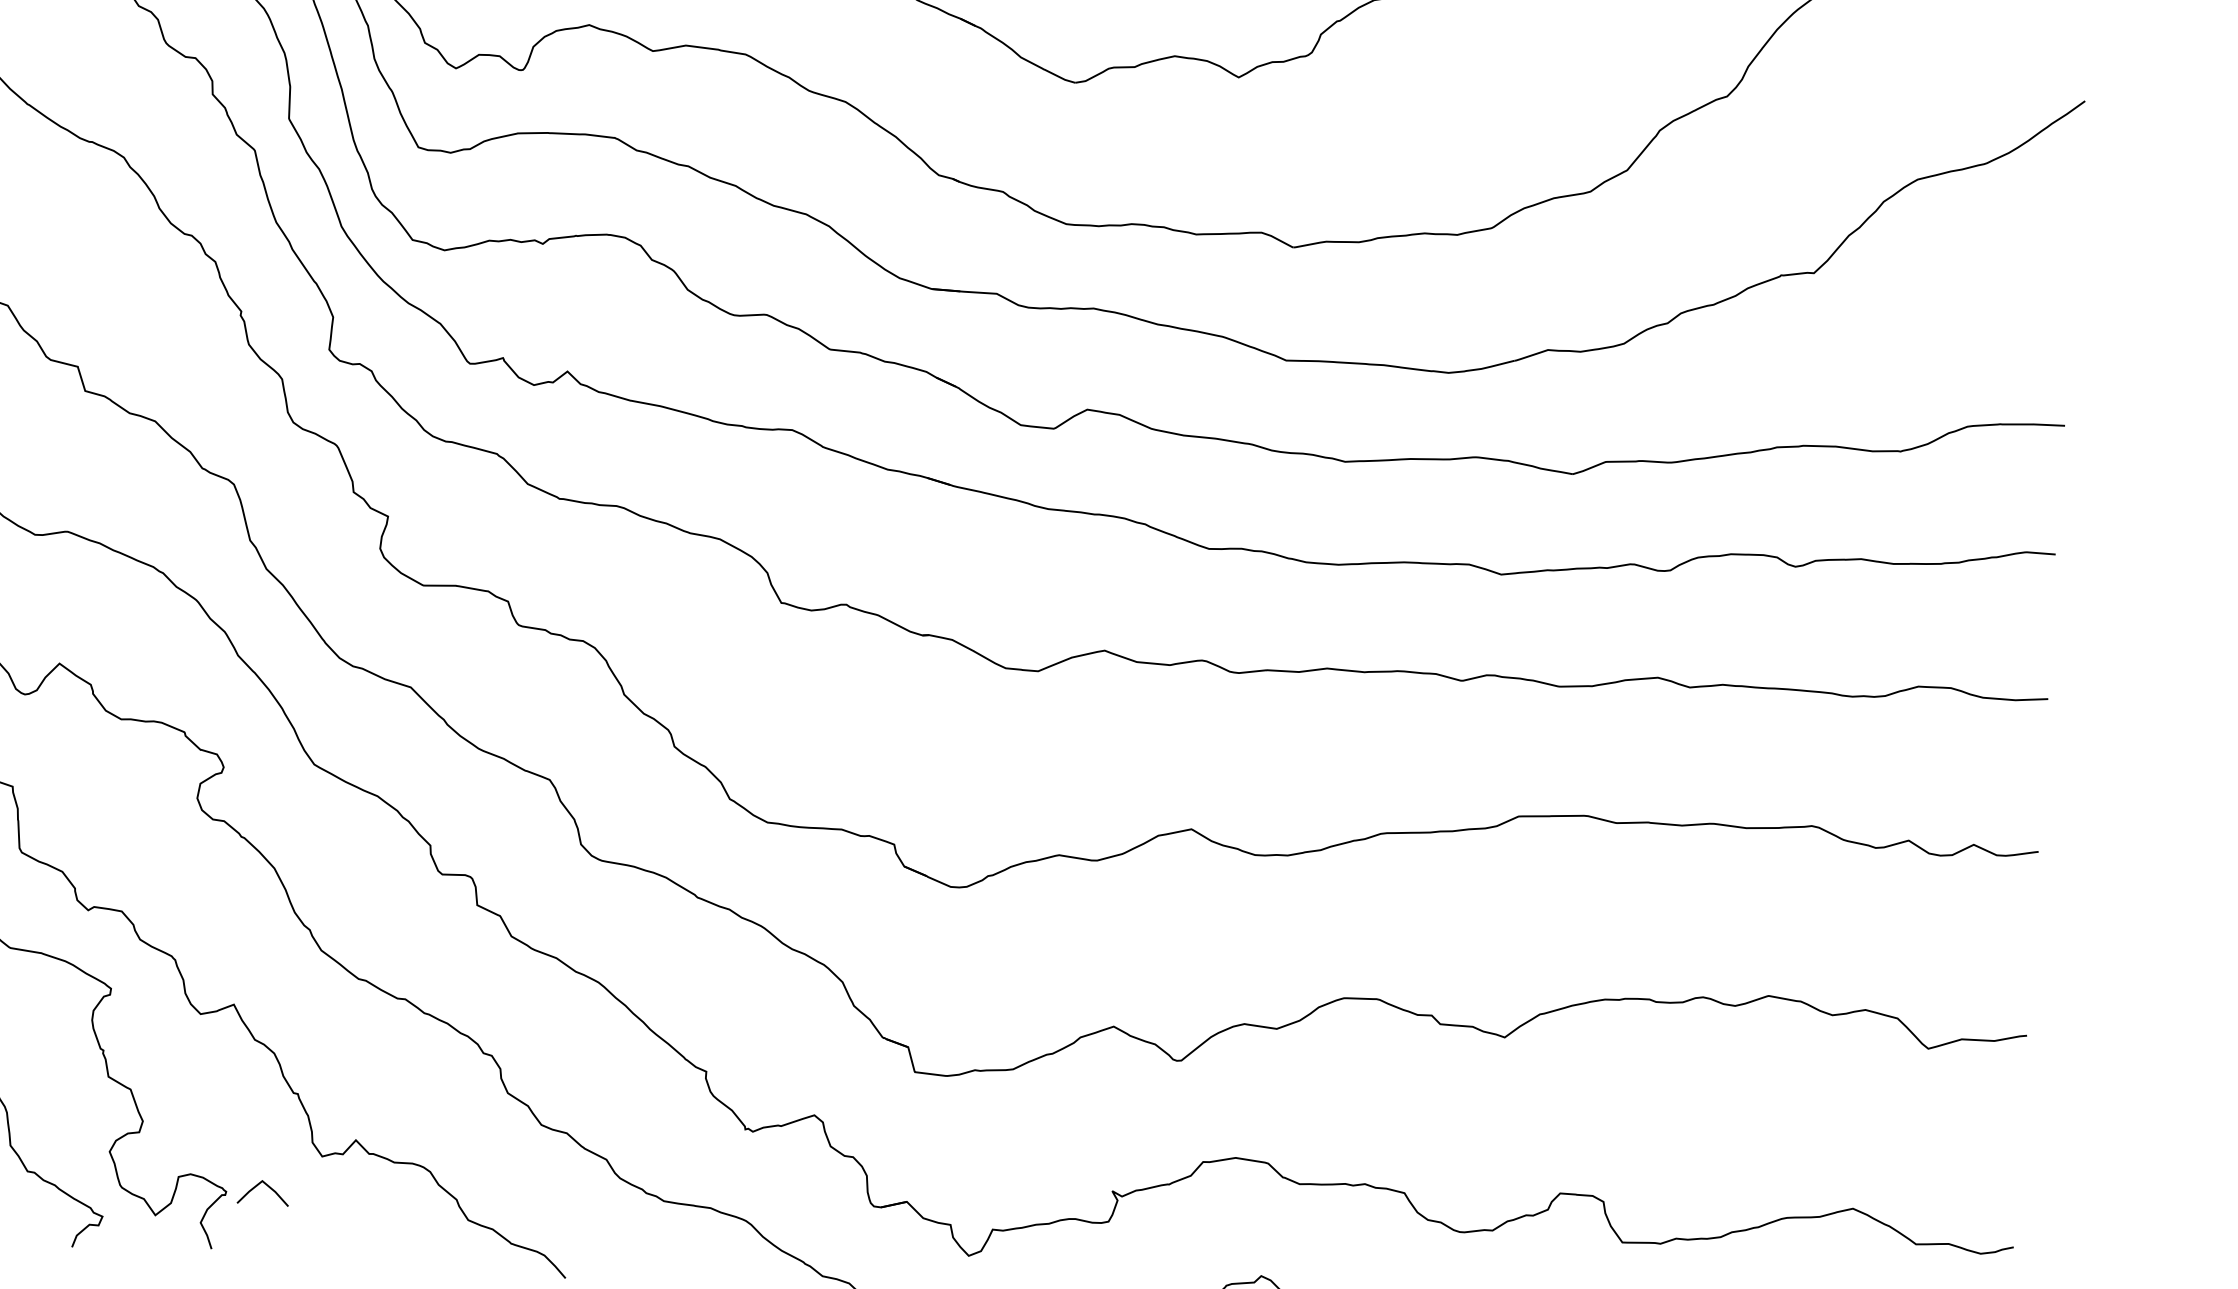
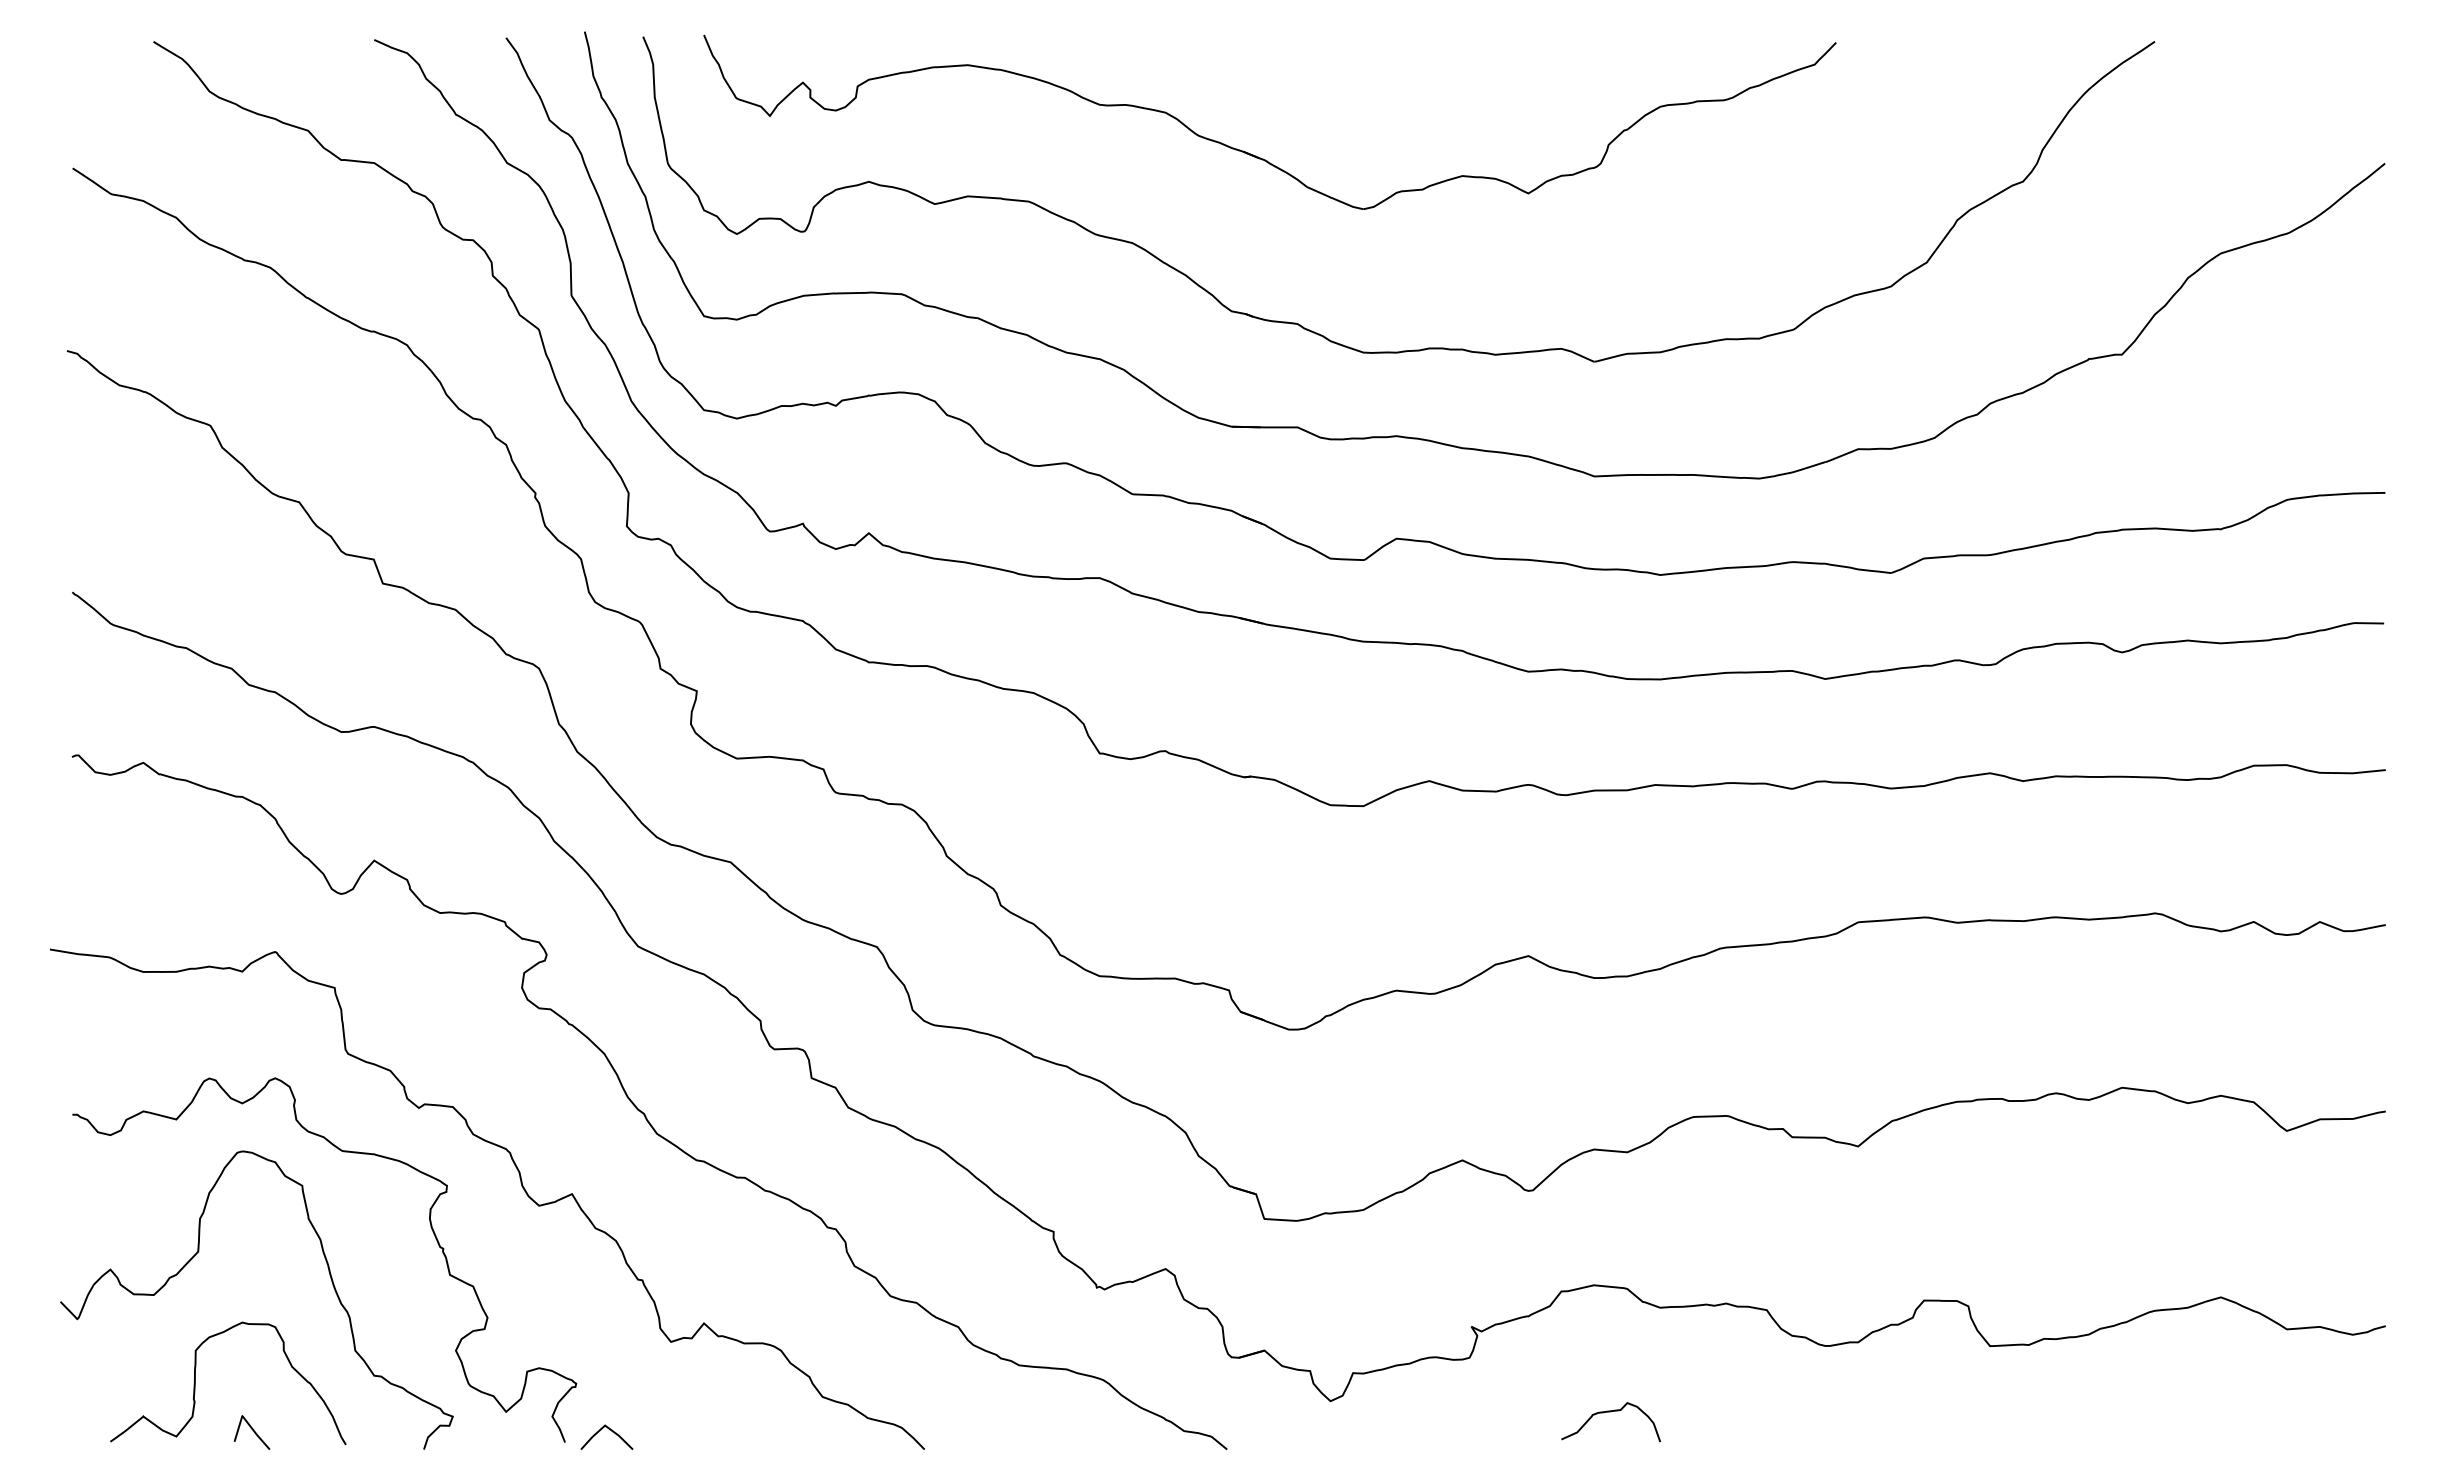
line: (268, 1187) -> (611, 1431), moved

